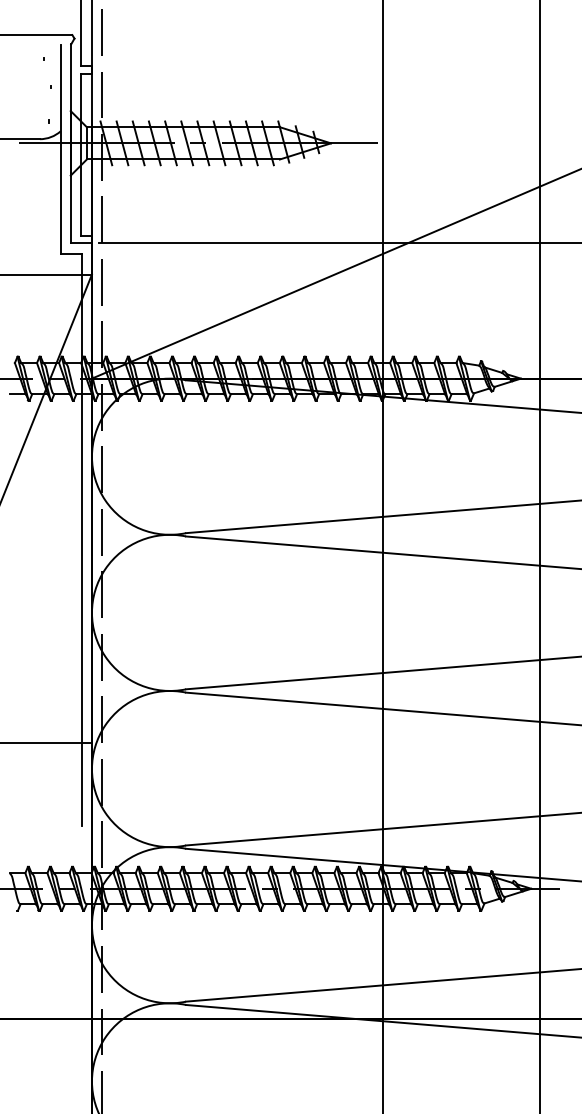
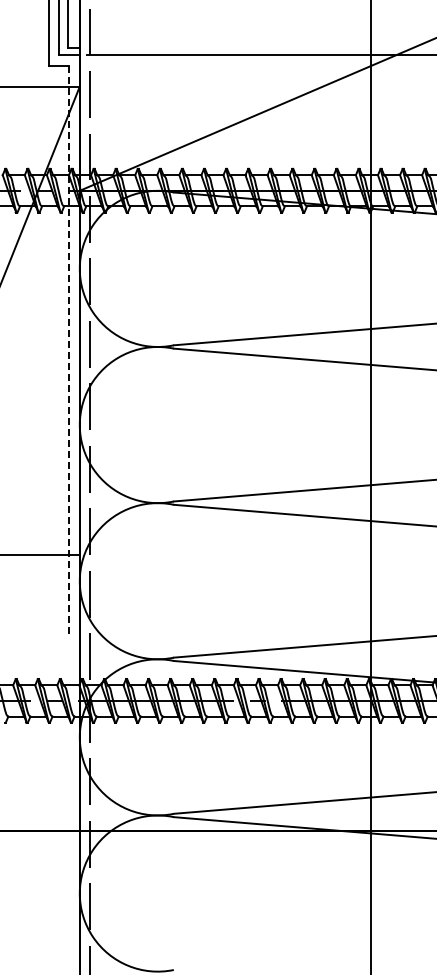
line: (81, 540) -> (69, 352), solid -> dashed

